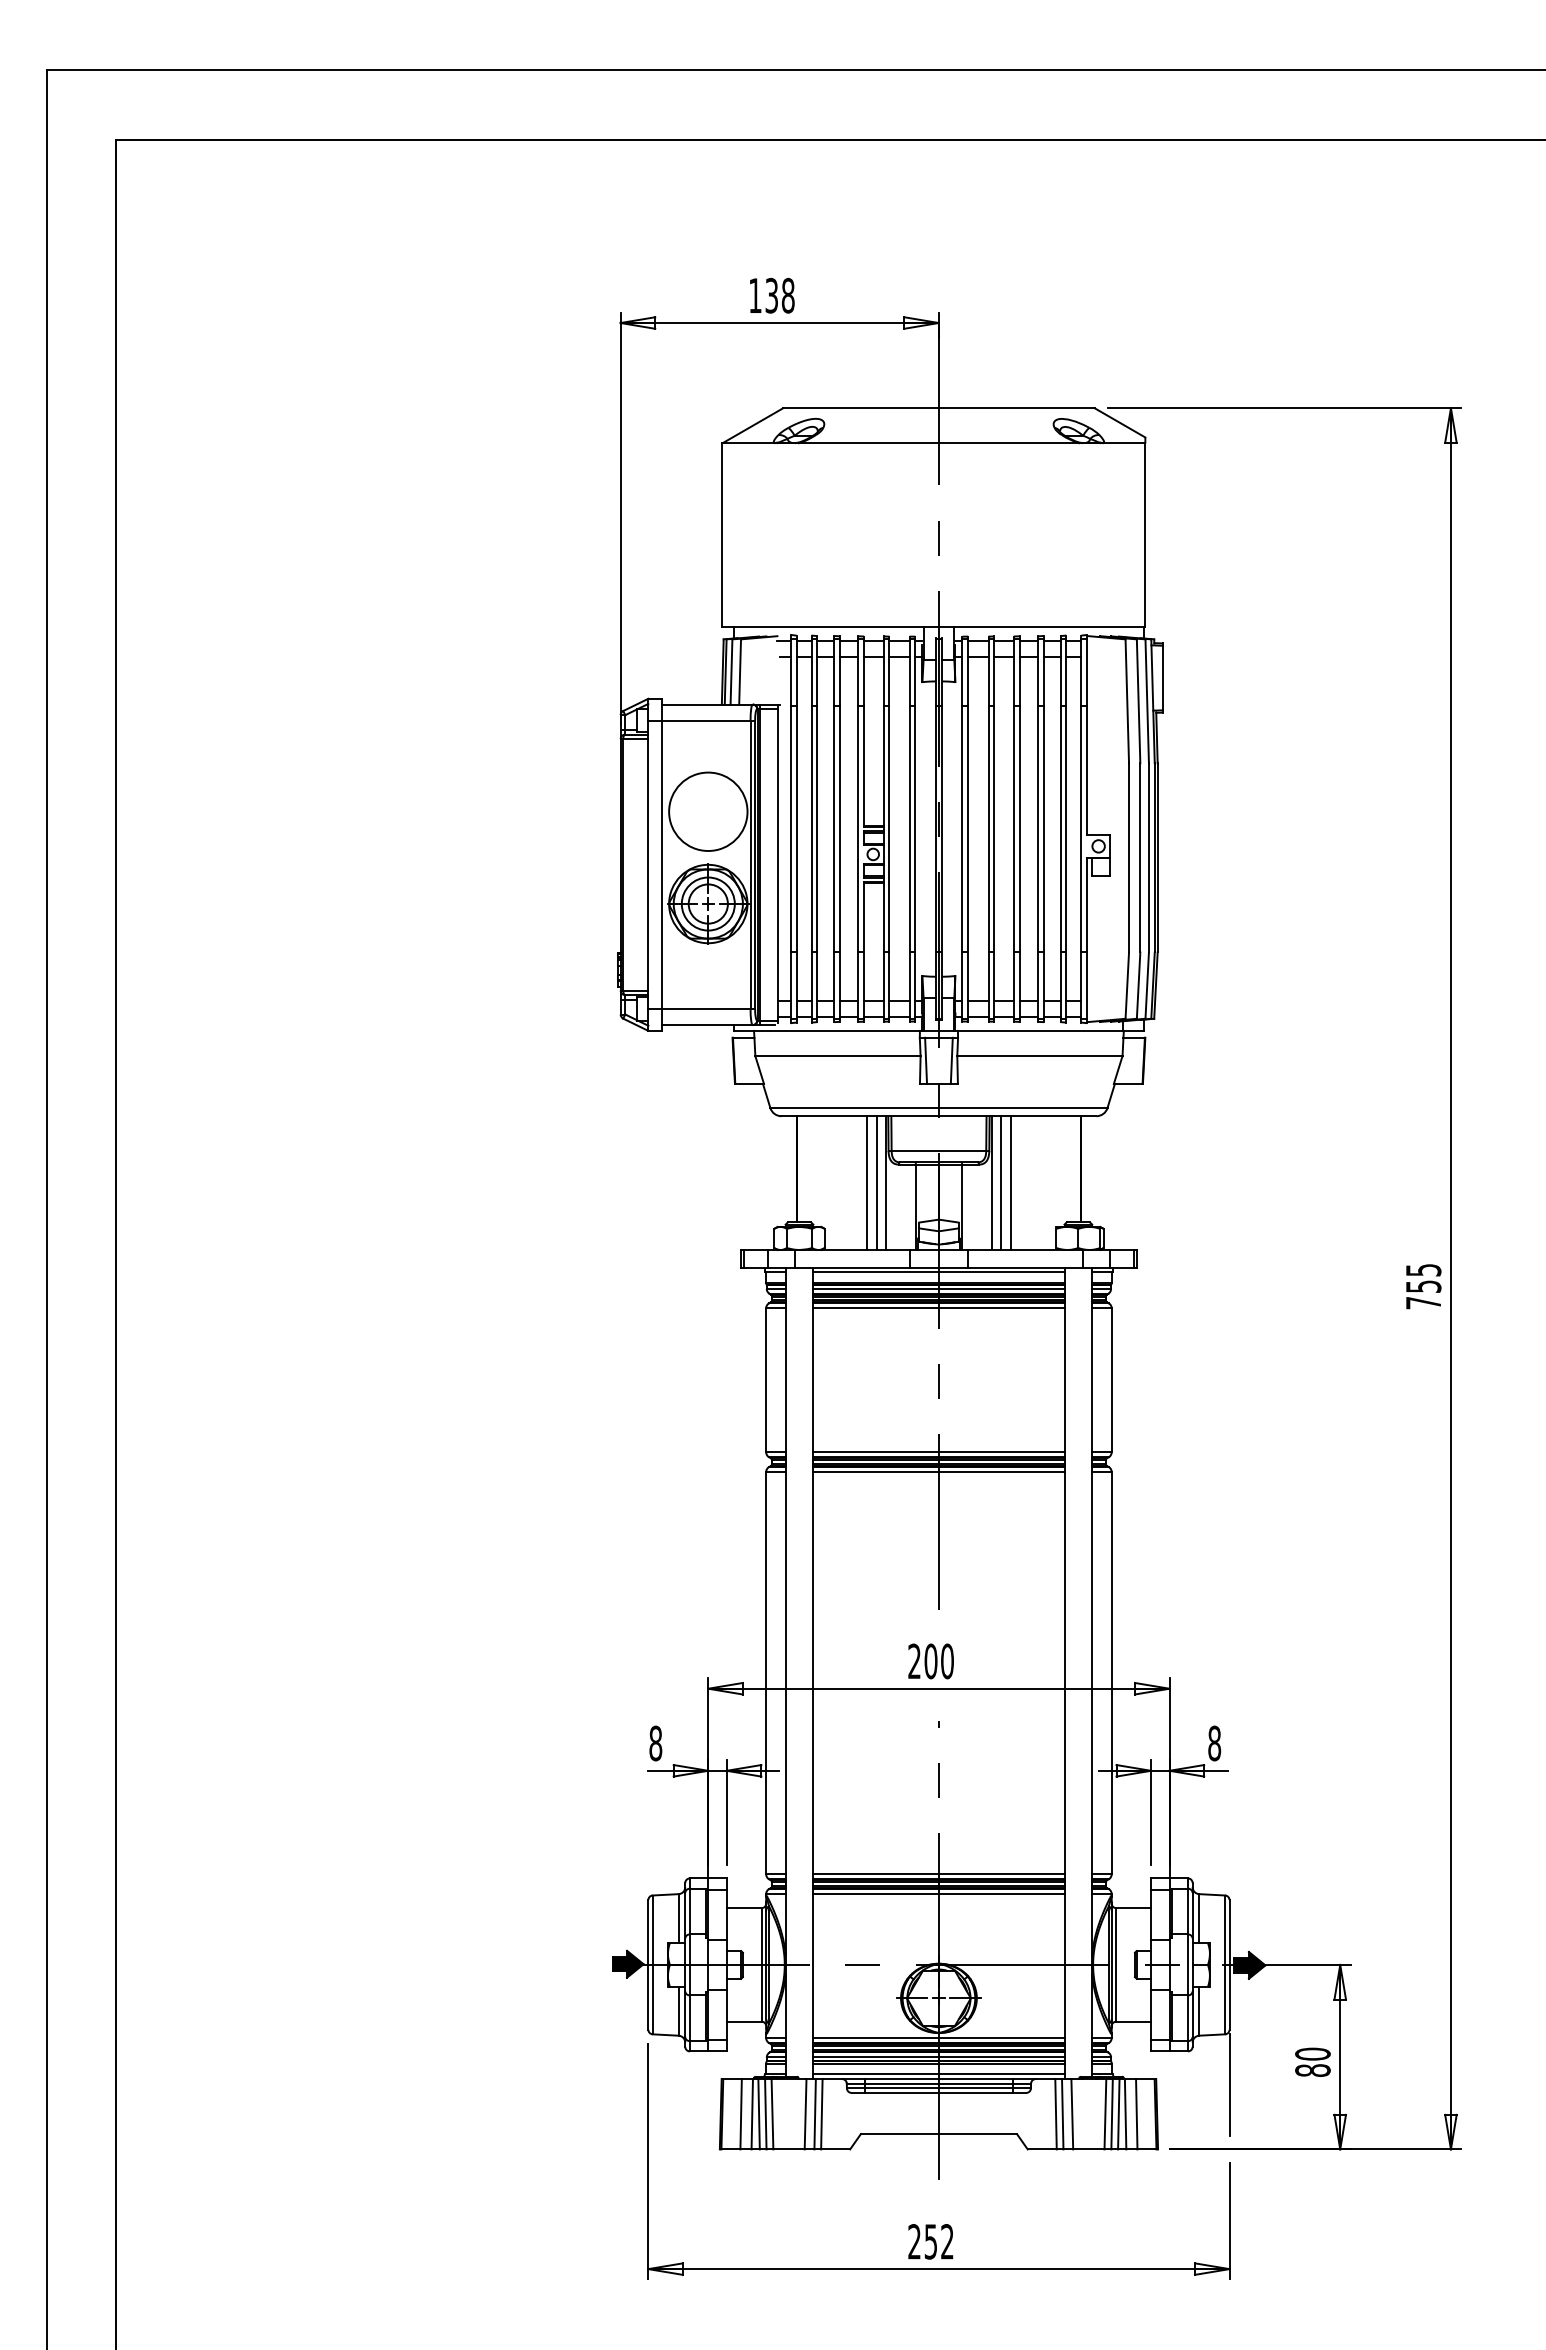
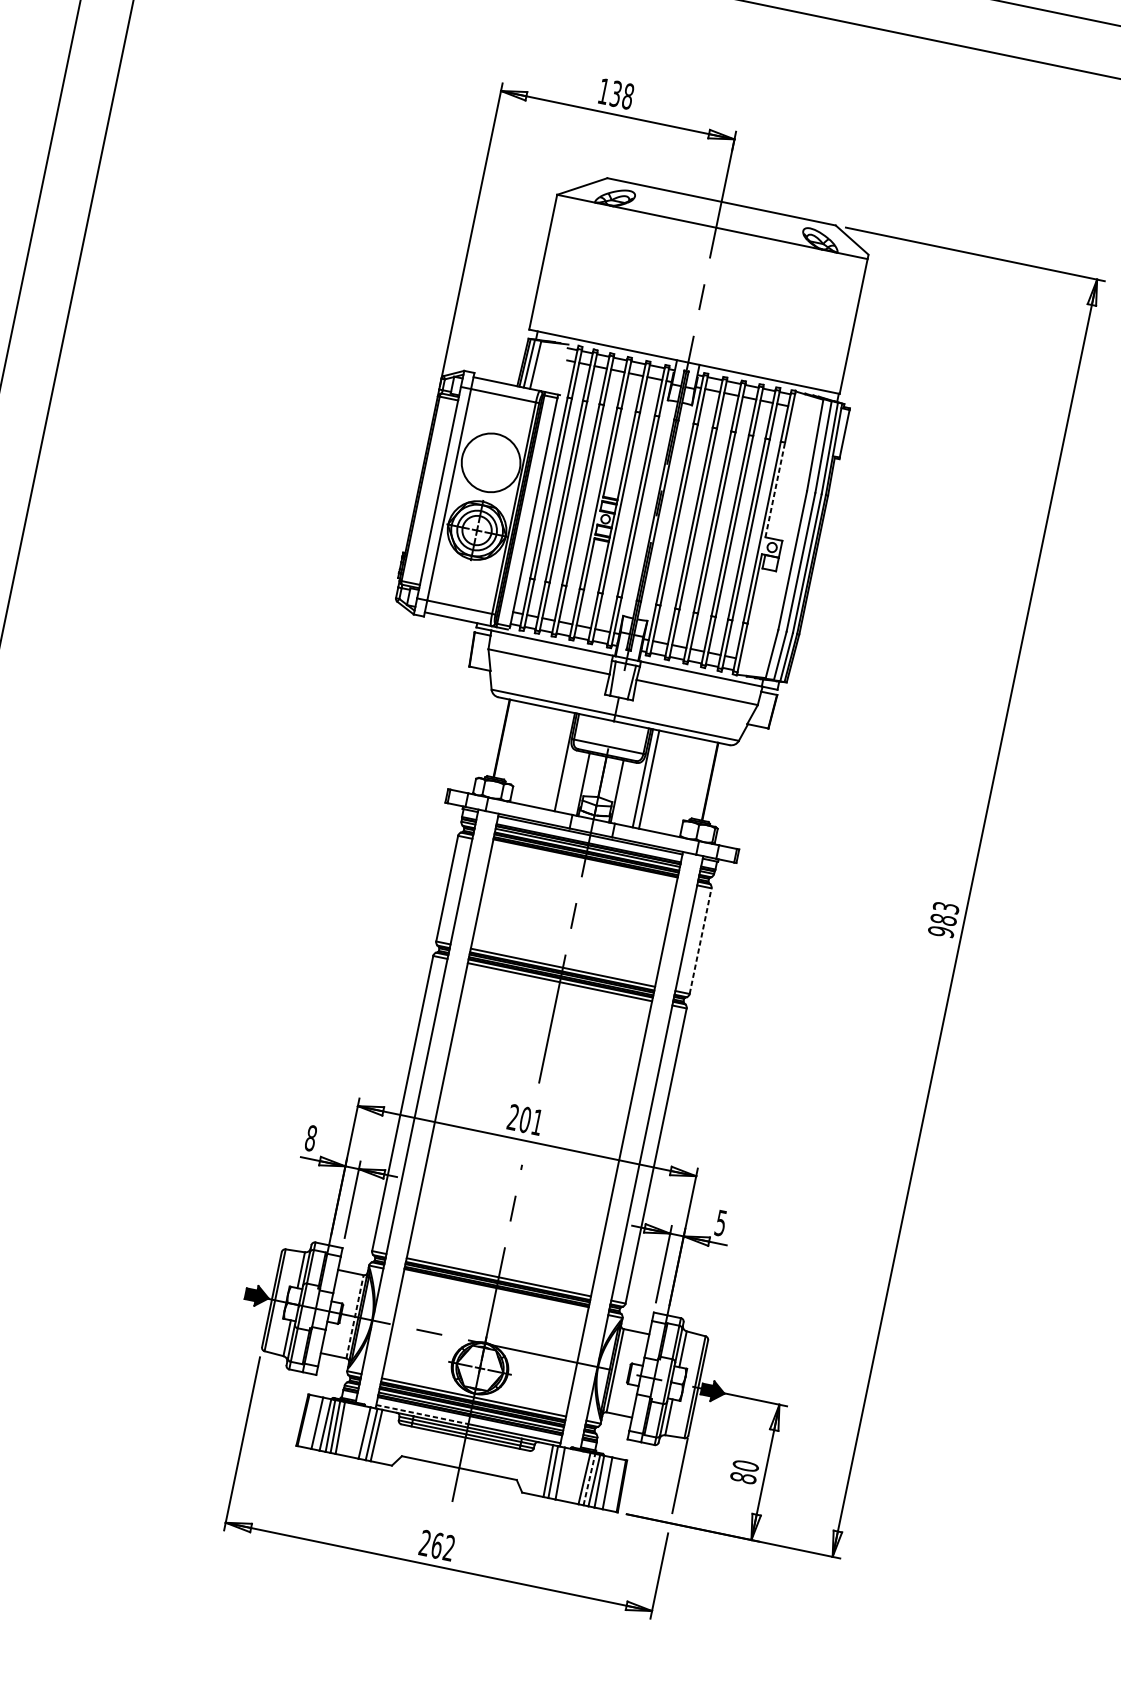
line: (1087, 770) -> (775, 490), solid -> dashed
line: (867, 1182) -> (551, 758), removed
line: (877, 1182) -> (558, 760), removed
line: (1010, 1182) -> (656, 780), removed
text: (1423, 1286) -> (943, 919), 755 -> 983
line: (938, 1308) -> (584, 862), removed
line: (1111, 1379) -> (700, 940), solid -> dashed
text: (947, 1661) -> (537, 1122), 200 -> 201
text: (1214, 1743) -> (720, 1223), 8 -> 5
line: (938, 1894) -> (495, 1292), removed
line: (761, 1964) -> (355, 1316), solid -> dashed
line: (876, 2074) -> (422, 1414), solid -> dashed
line: (1112, 2113) -> (589, 1479), solid -> dashed
text: (930, 2241) -> (436, 1545), 252 -> 262

